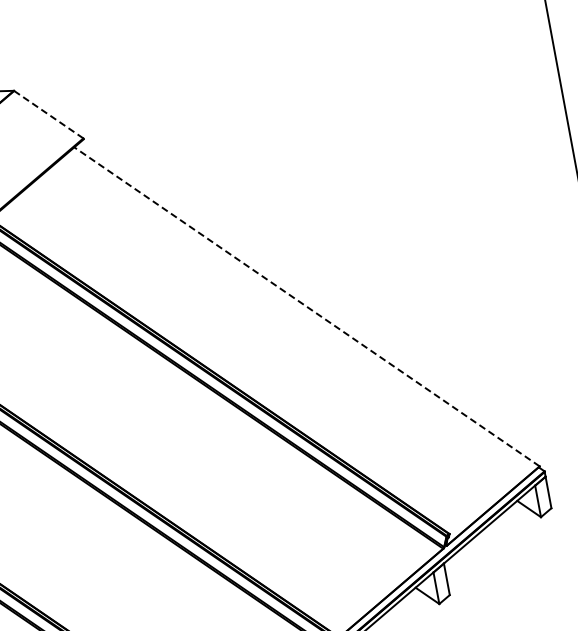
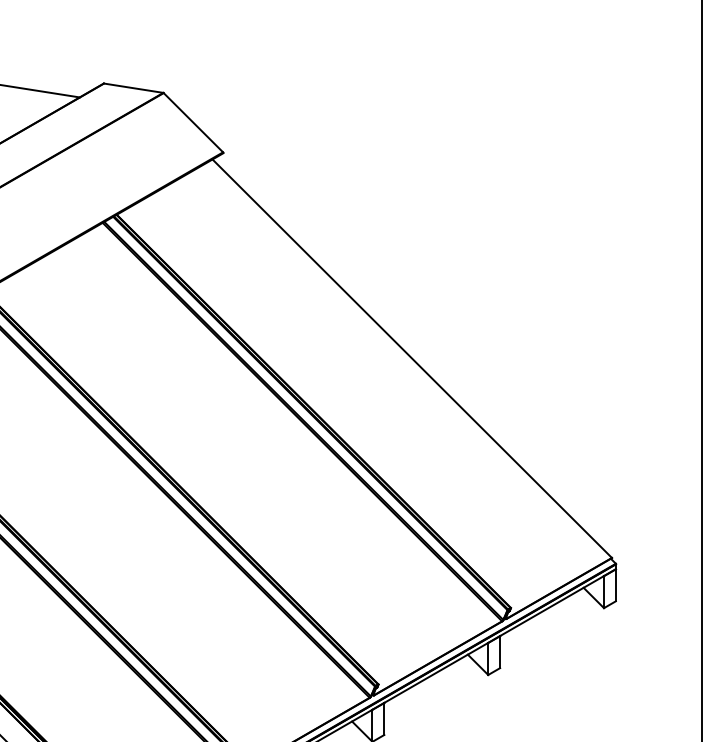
line: (48, 114) -> (193, 122), dashed -> solid
line: (306, 306) -> (411, 358), dashed -> solid

